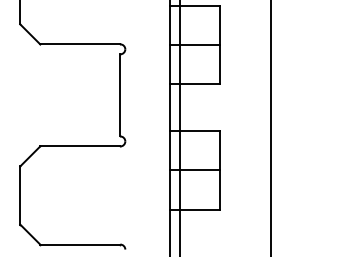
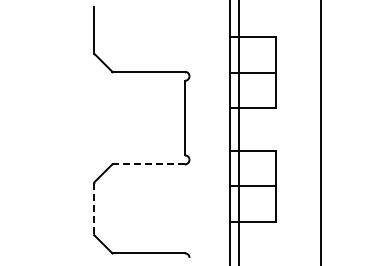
line: (81, 146) -> (149, 164), solid -> dashed
line: (20, 196) -> (94, 209), solid -> dashed

